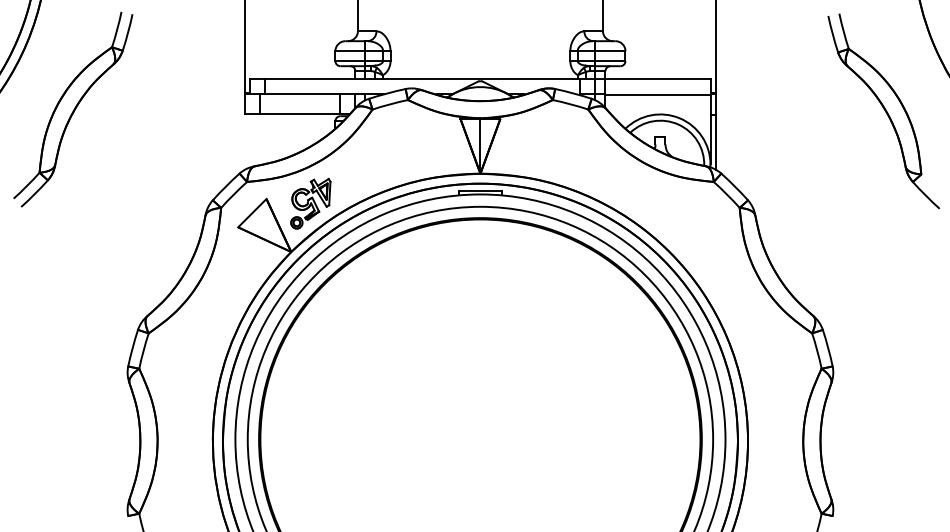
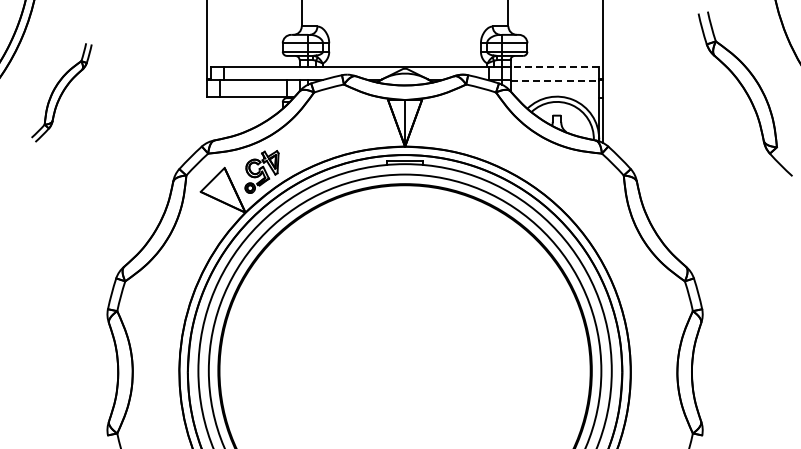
line: (657, 79) -> (554, 67), solid -> dashed
line: (658, 95) -> (555, 80), solid -> dashed
part: (73, 109) -> (61, 92), size x0.6

